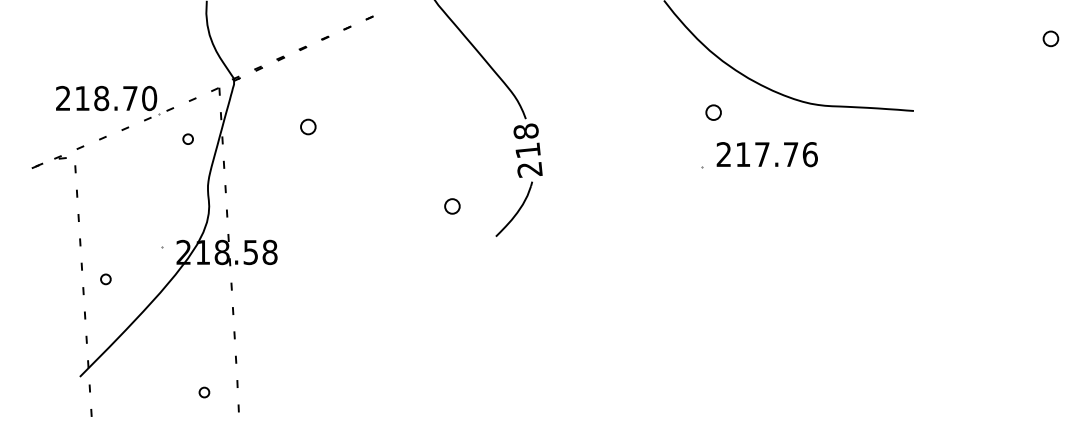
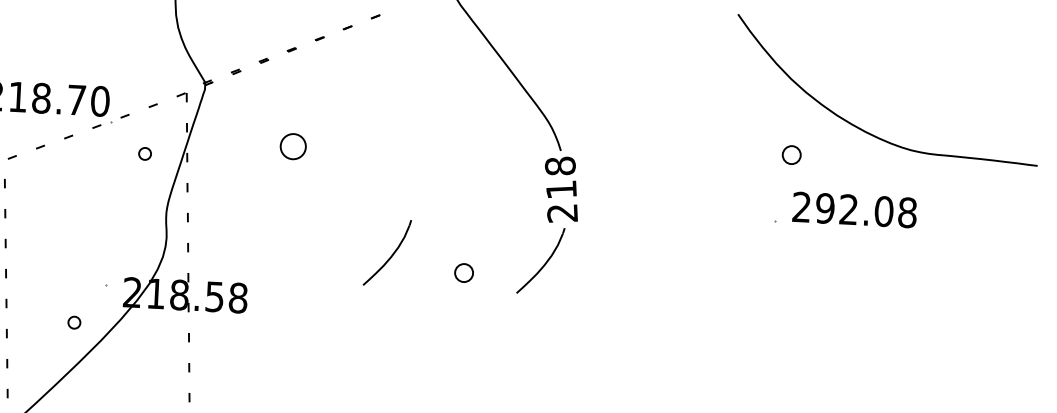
part: (308, 126) -> (293, 146), size x1.4
text: (776, 154) -> (866, 210), 217.76 -> 292.08
part: (452, 206) -> (464, 273), moved
part: (388, 208) -> (386, 251), added
part: (105, 279) -> (73, 322), moved

